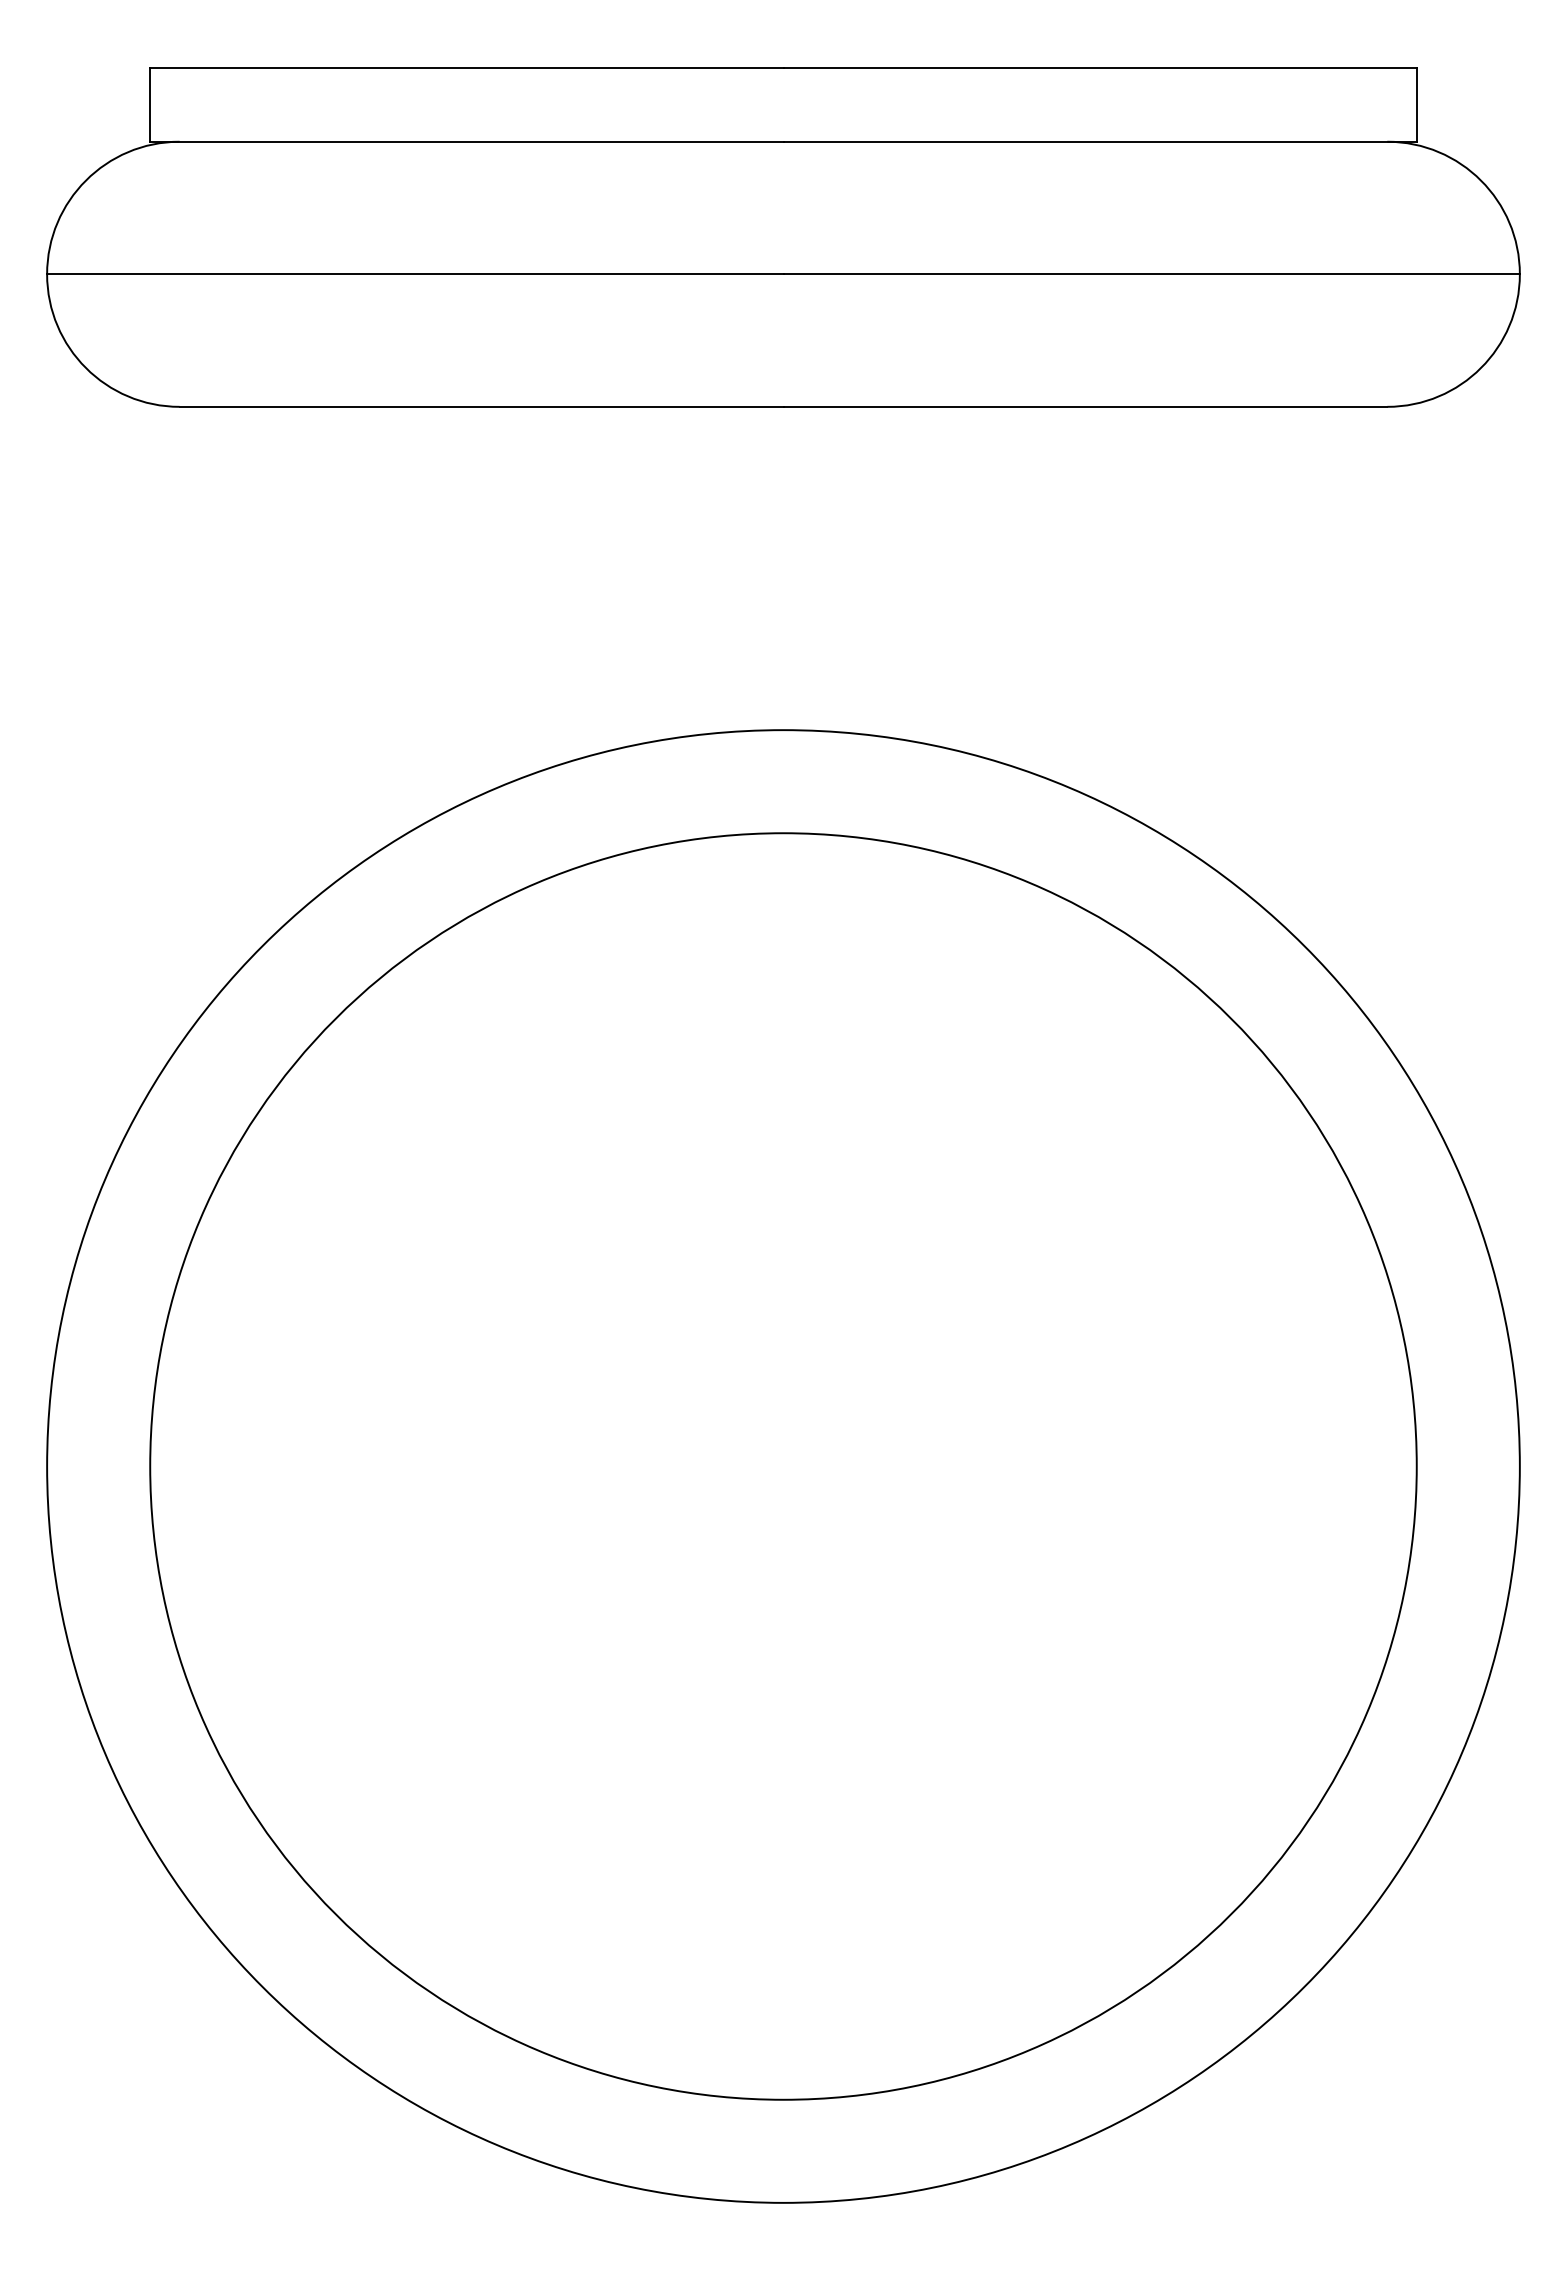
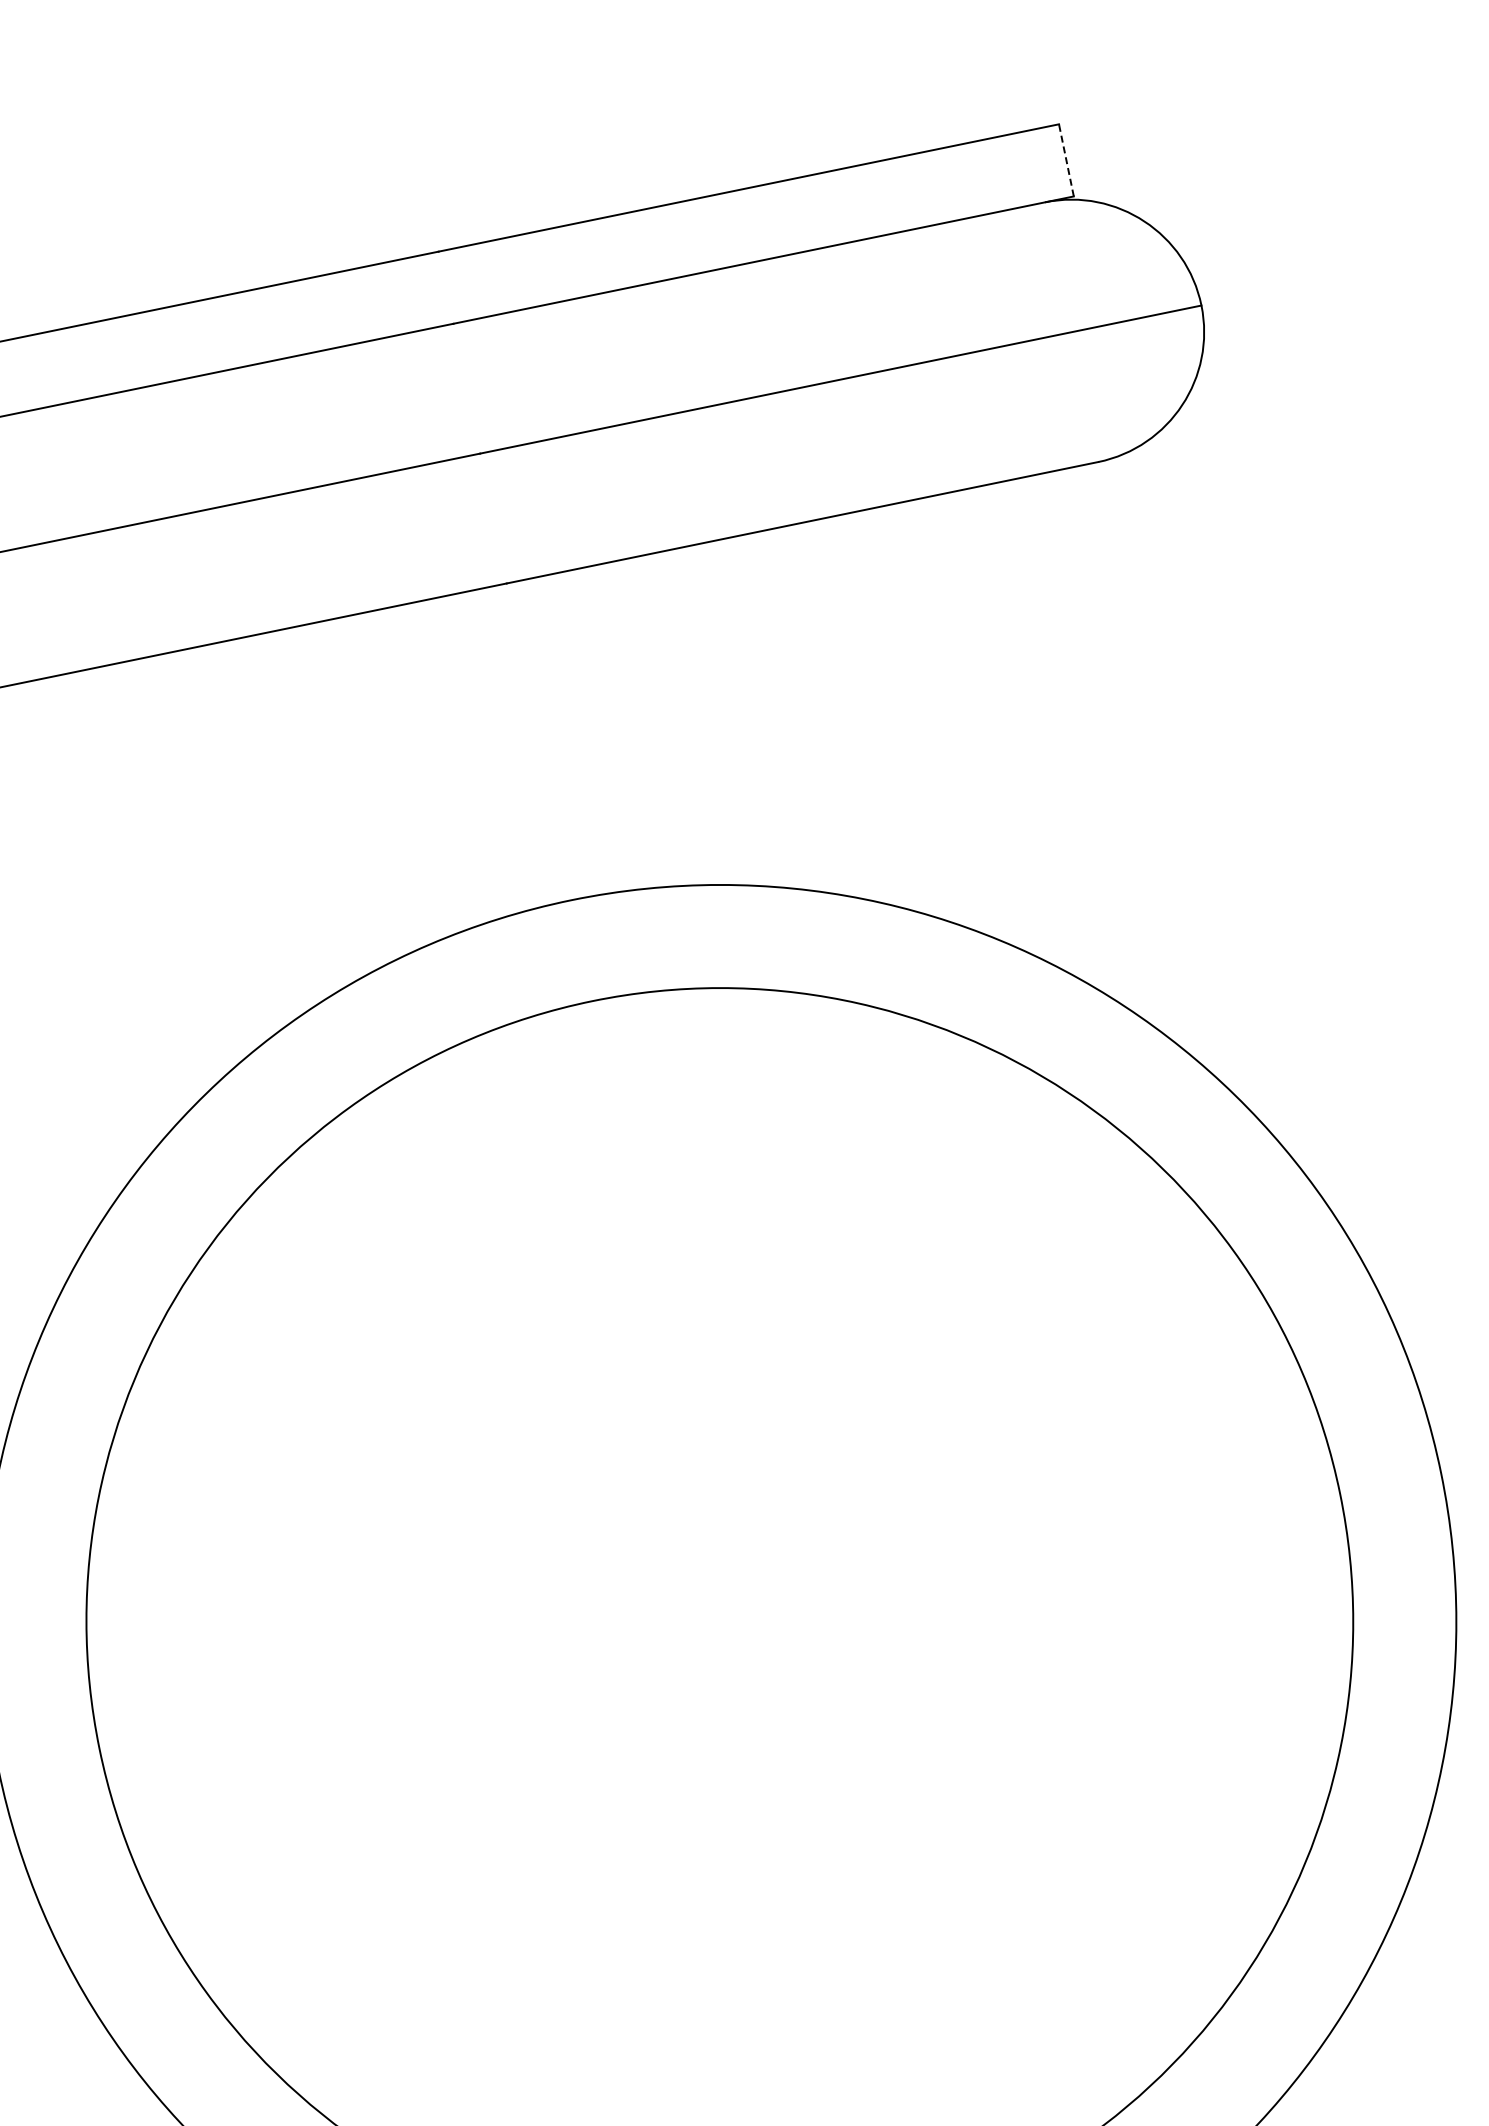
line: (1416, 104) -> (1066, 160), solid -> dashed

